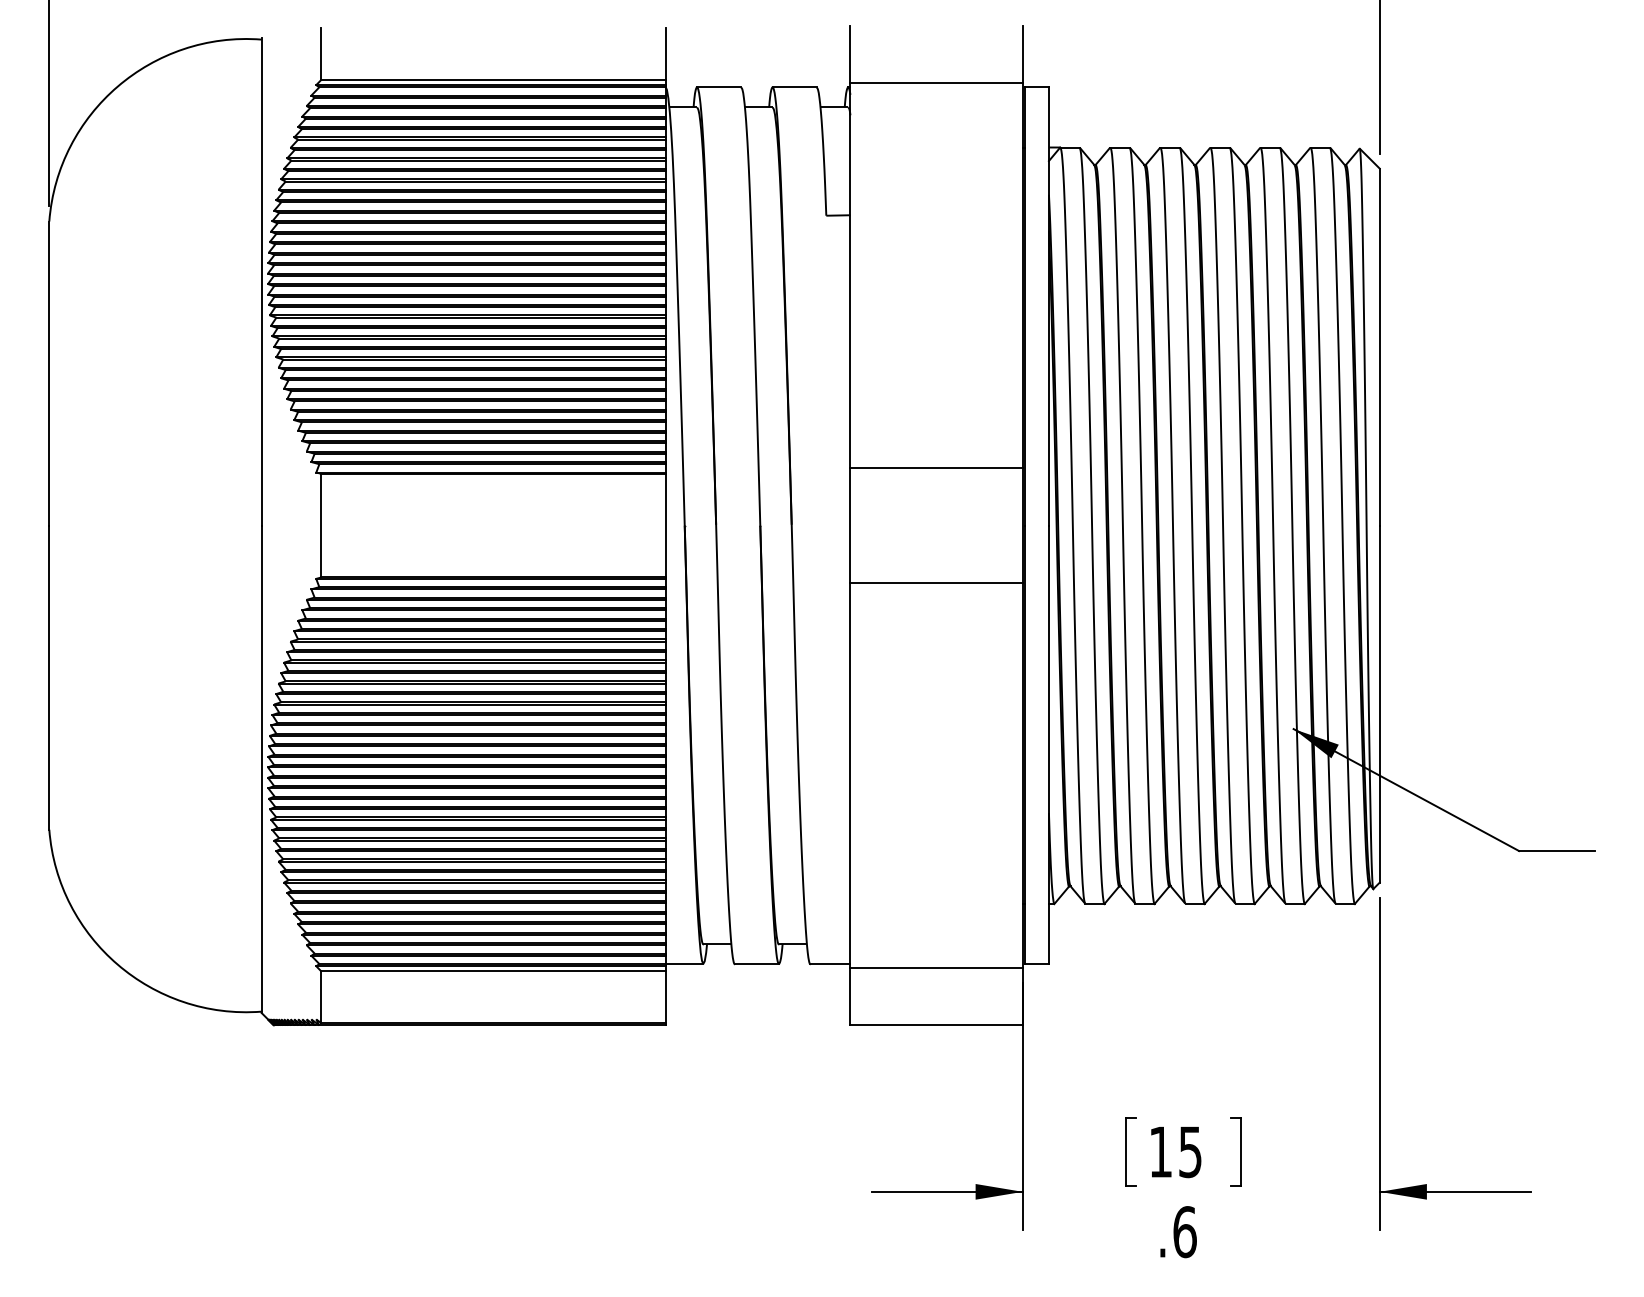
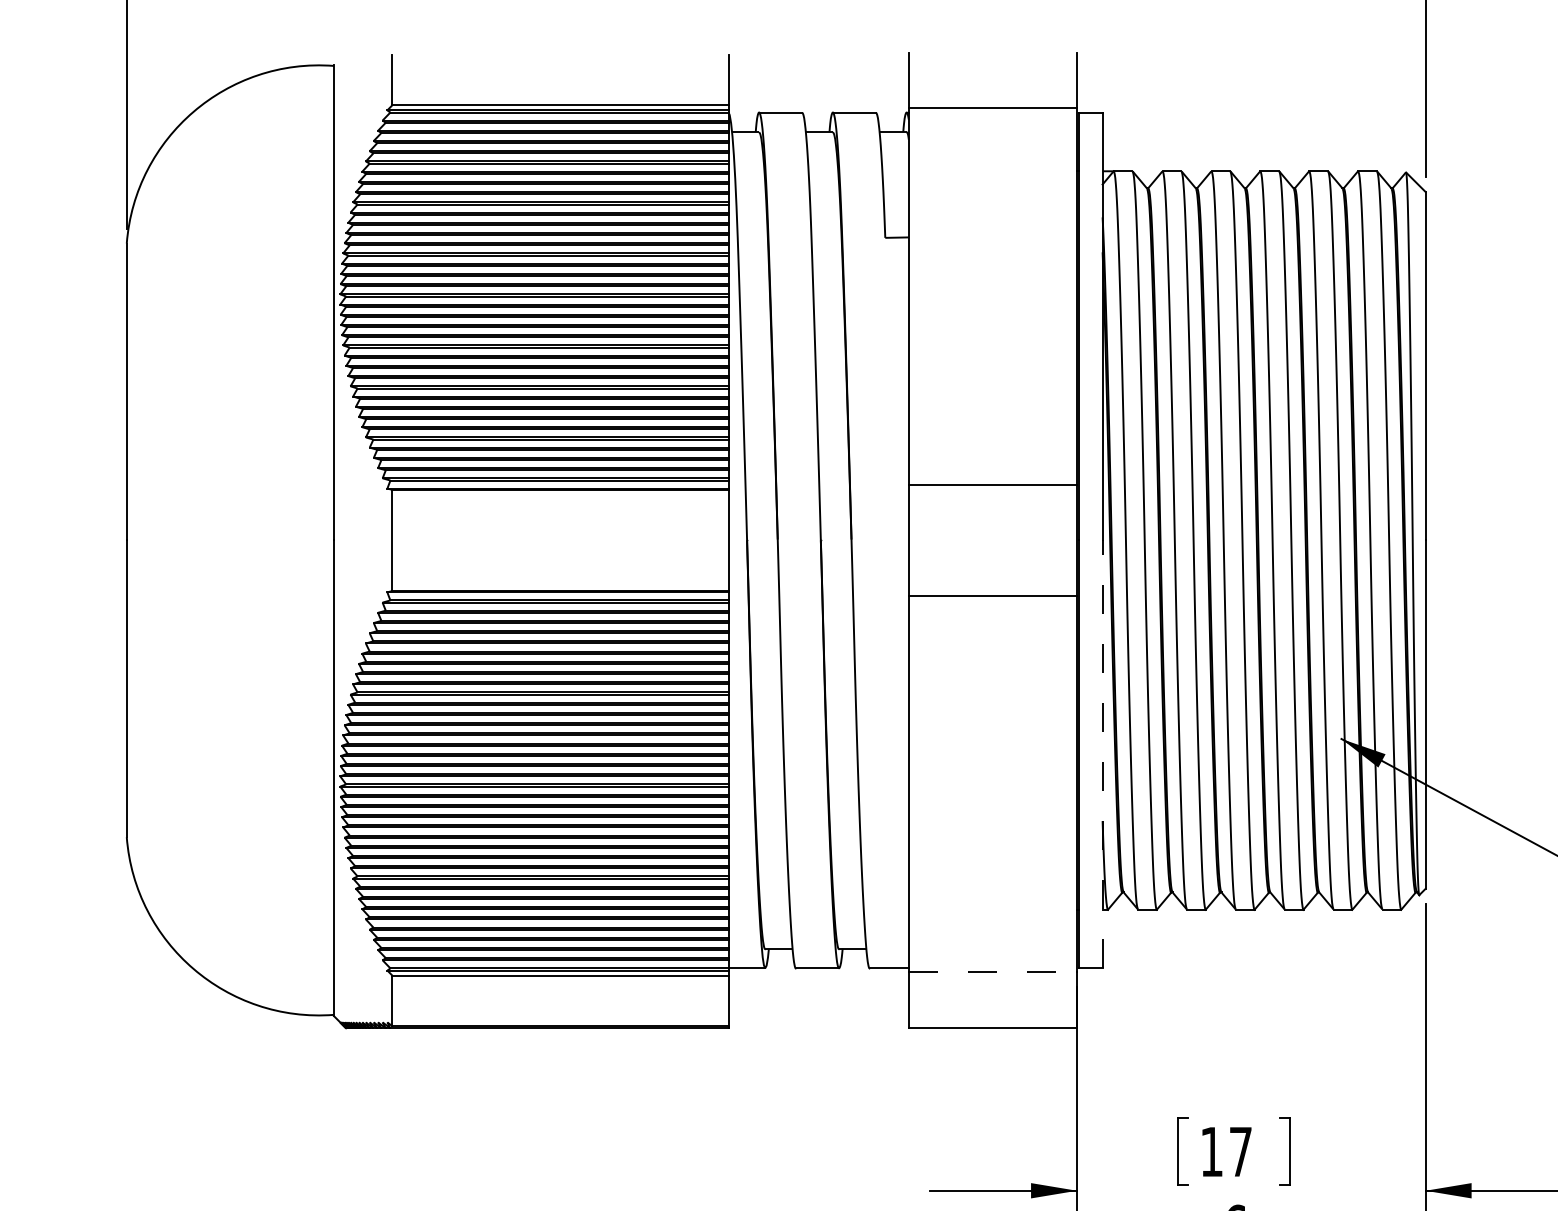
line: (1048, 744) -> (1102, 754), solid -> dashed
line: (937, 968) -> (993, 972), solid -> dashed
text: (1190, 1152) -> (1240, 1152), 15 -> 17

